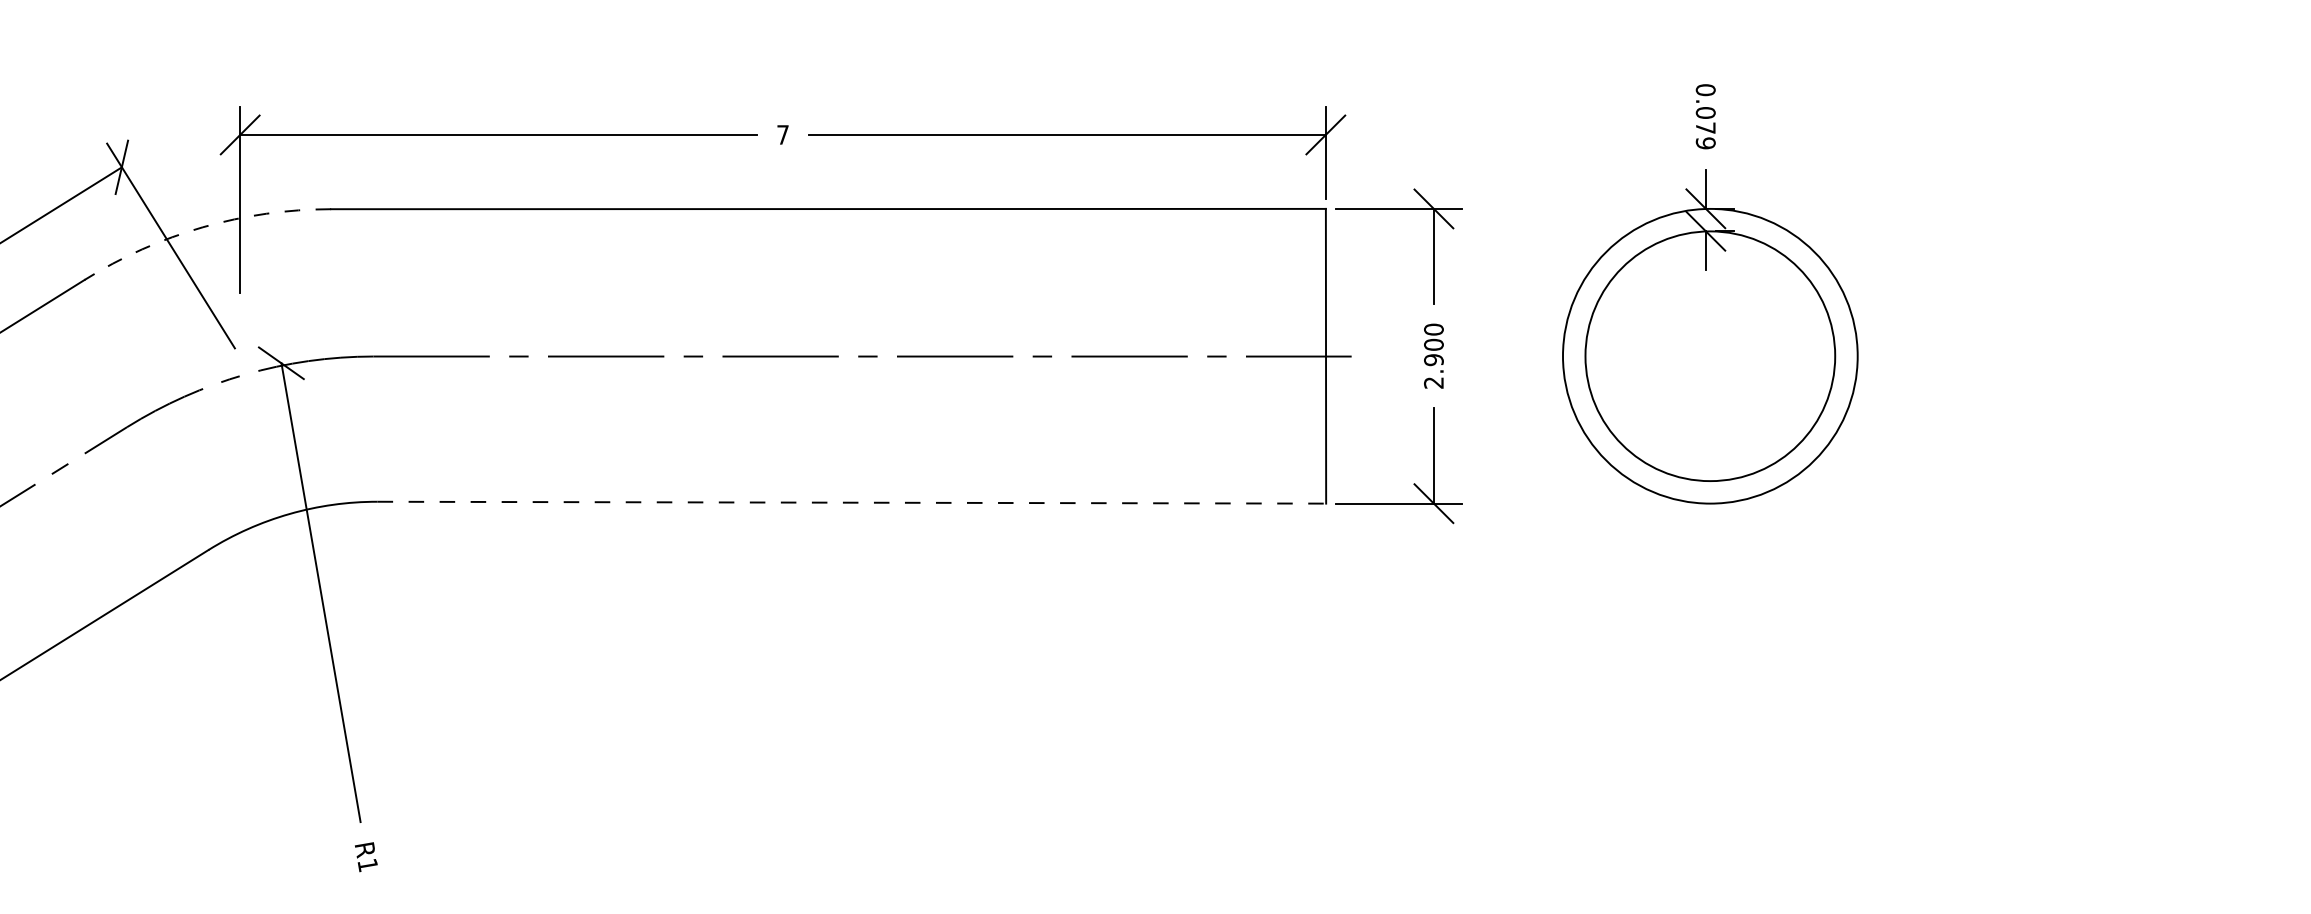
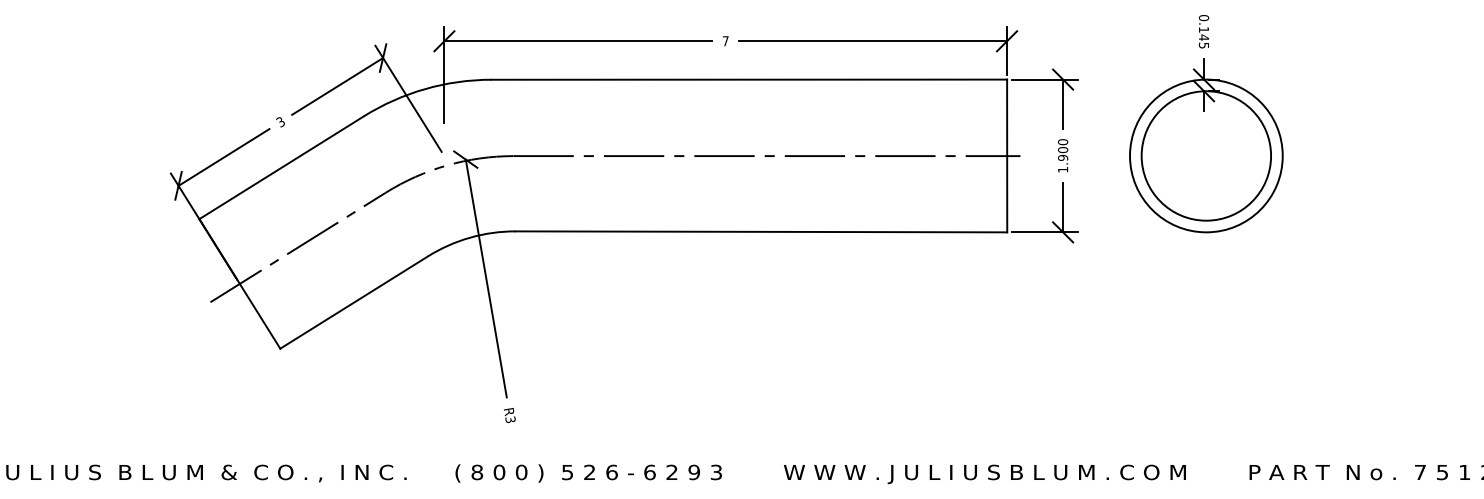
text: (1704, 127) -> (1203, 37), 0.079 -> 0.145
arc: (203, 227) -> (425, 89), dashed -> solid
text: (1432, 382) -> (1062, 169), 2.900 -> 1.900
line: (852, 501) -> (761, 231), dashed -> solid
text: (367, 864) -> (510, 419), R1 -> R3

